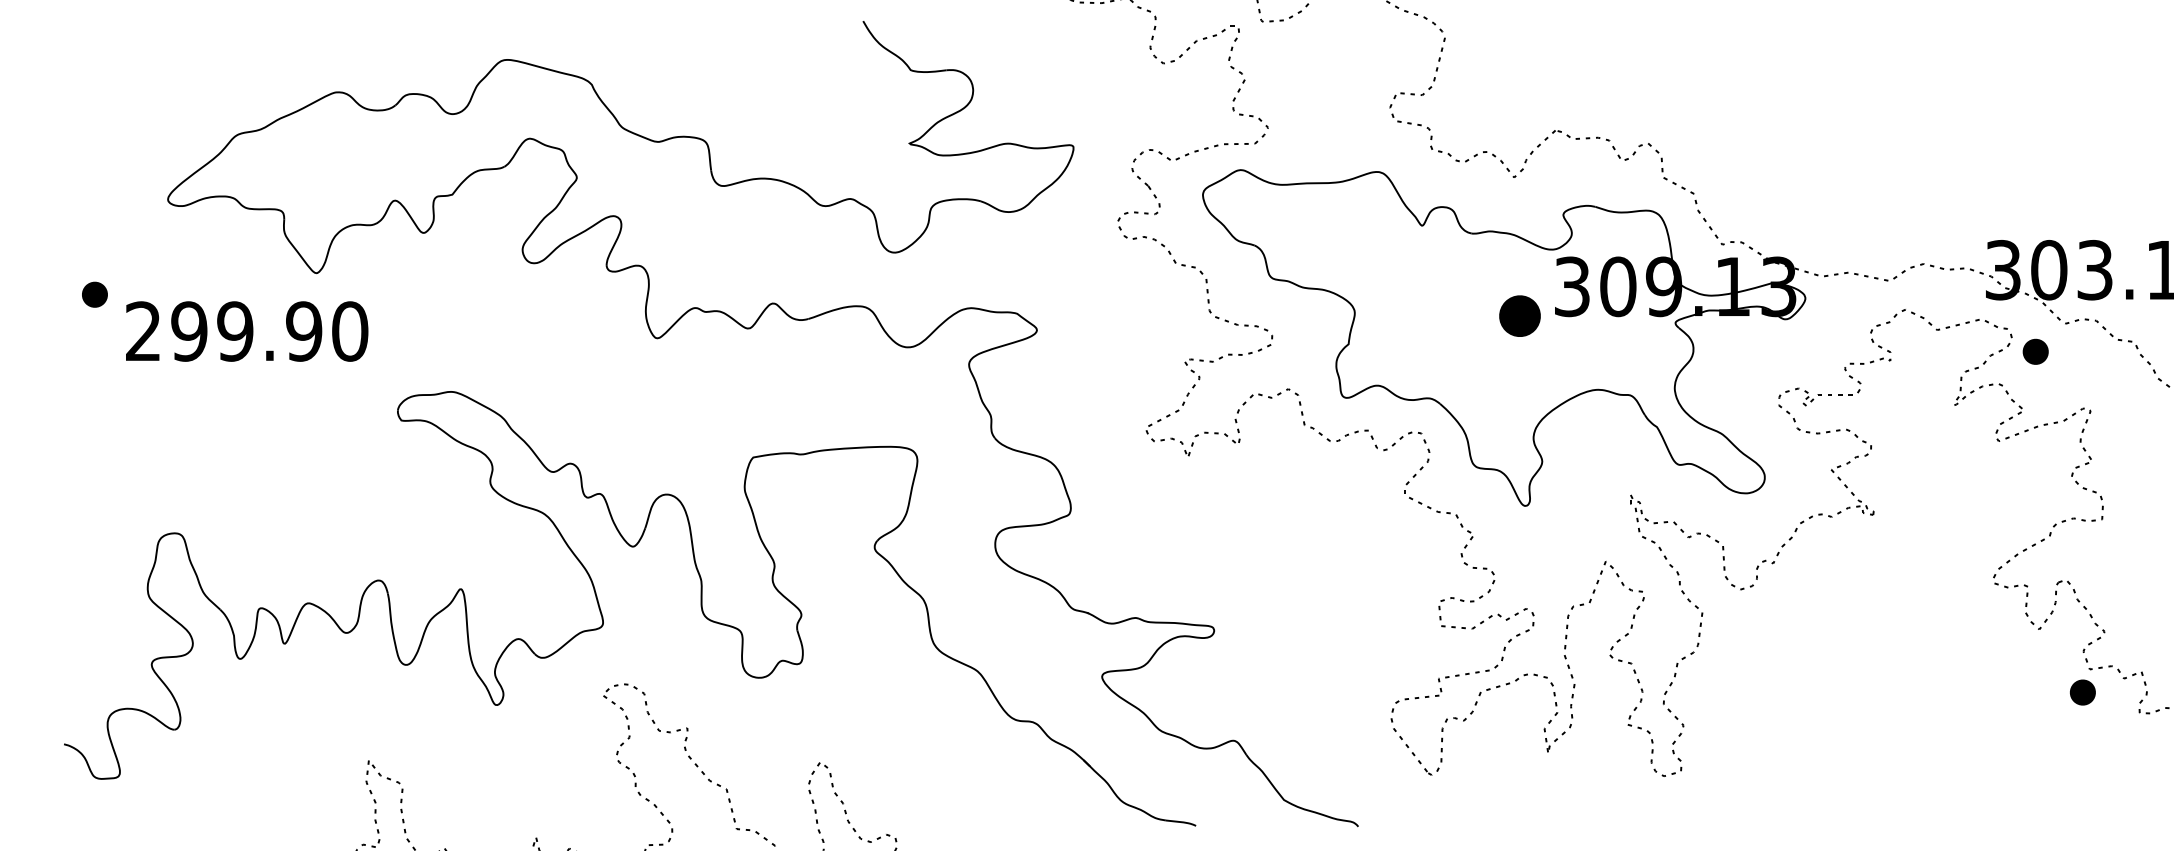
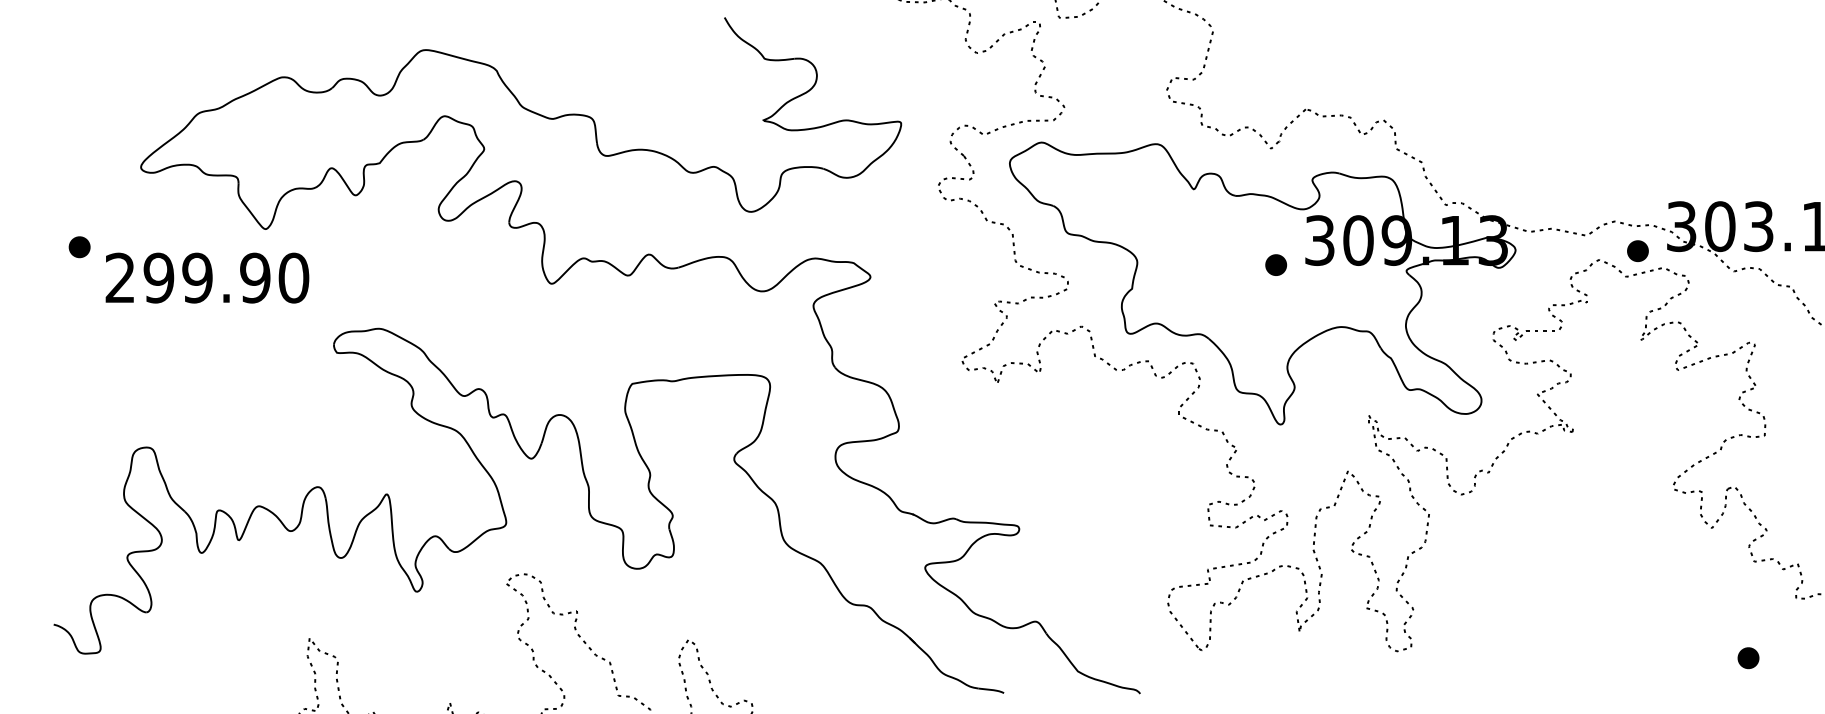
part: (1520, 315) -> (1276, 264), size x0.62
part: (2035, 351) -> (1637, 250), moved
part: (2082, 692) -> (1748, 658), moved

